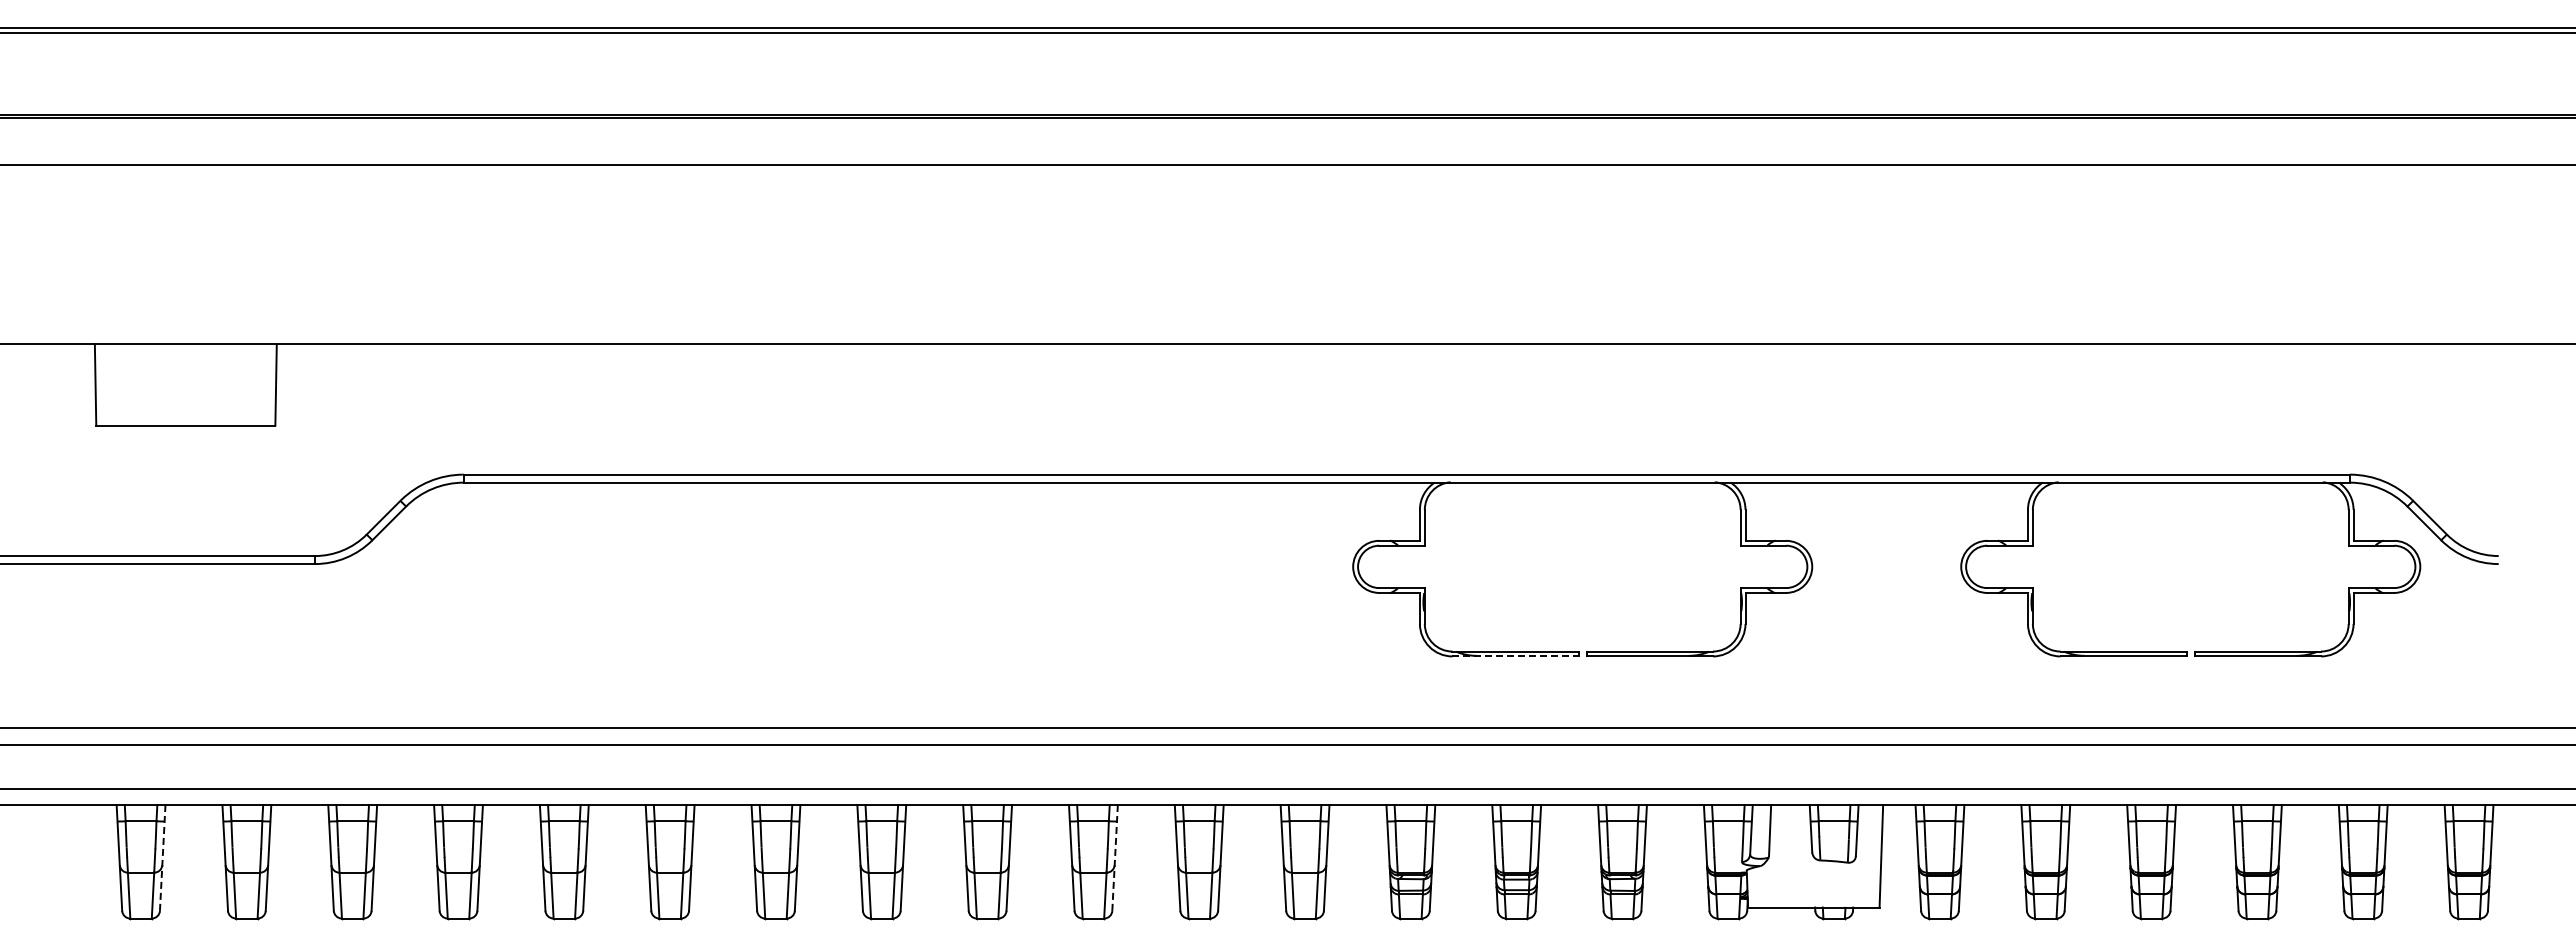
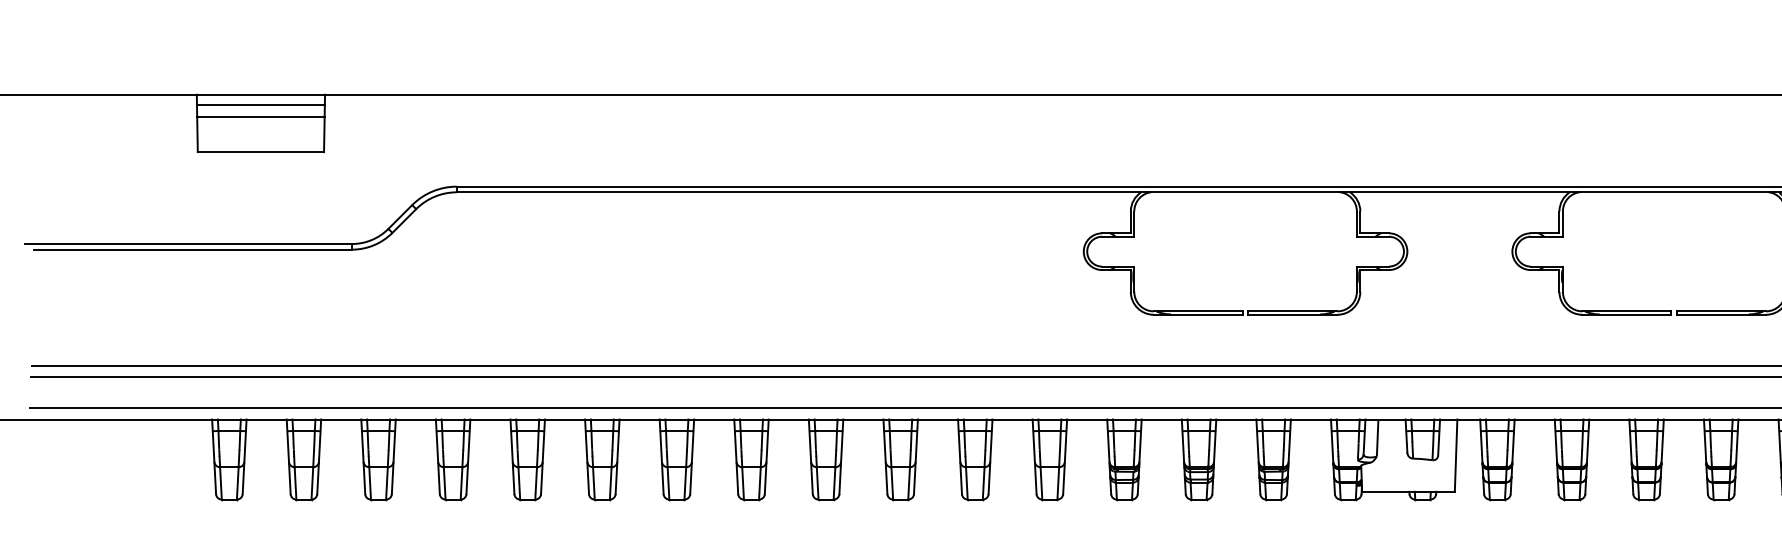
line: (185, 358) -> (260, 104), added
line: (185, 375) -> (260, 116), added
line: (1516, 656) -> (1198, 314), dashed -> solid
line: (162, 857) -> (244, 456), dashed -> solid
line: (1115, 857) -> (916, 456), dashed -> solid

